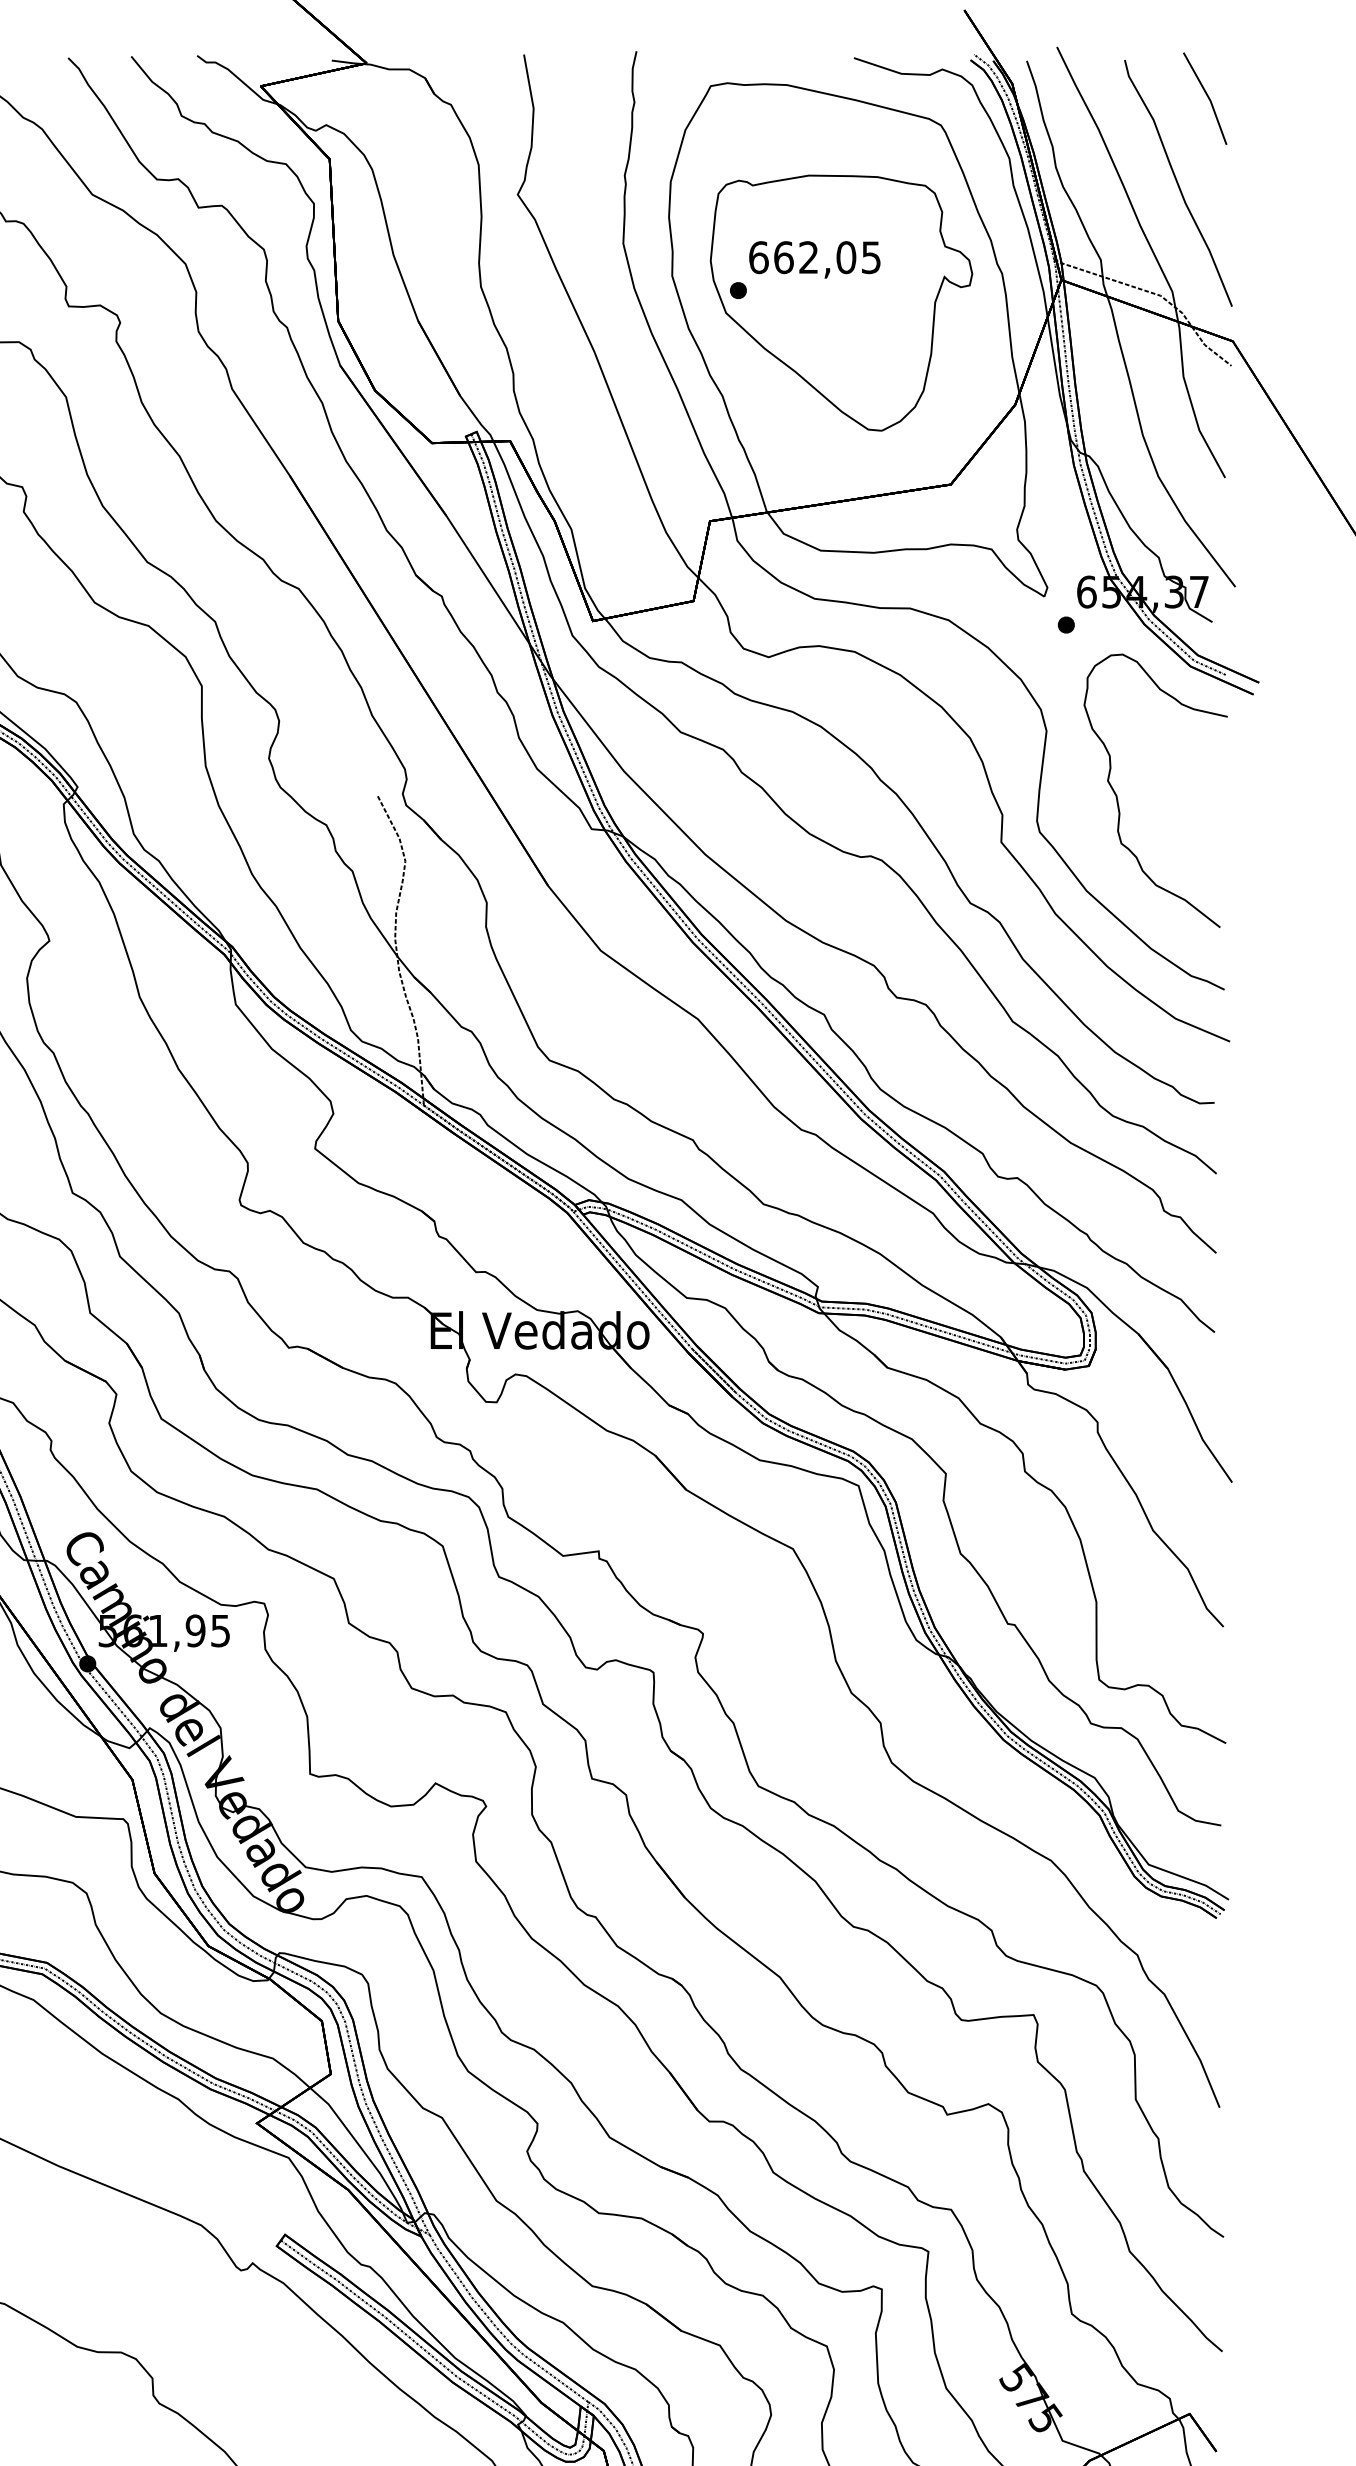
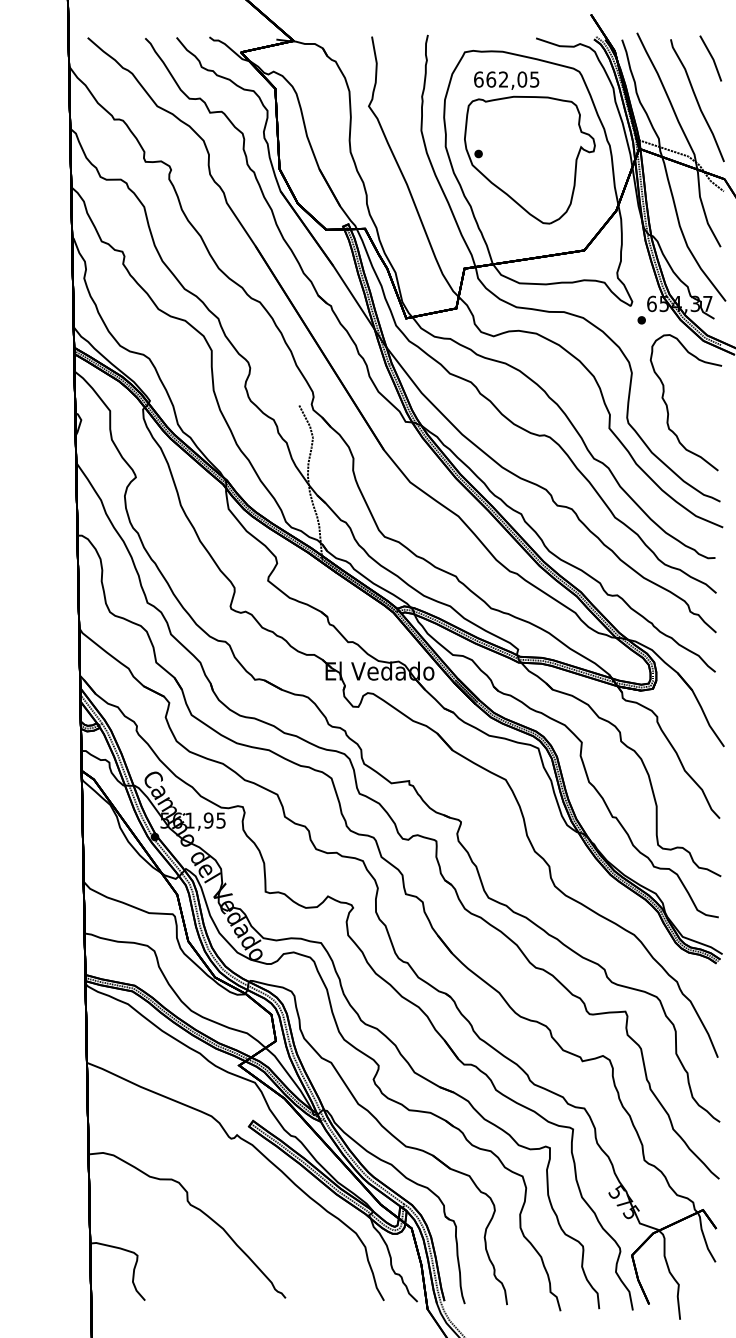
text: (814, 259) -> (506, 80), moved

